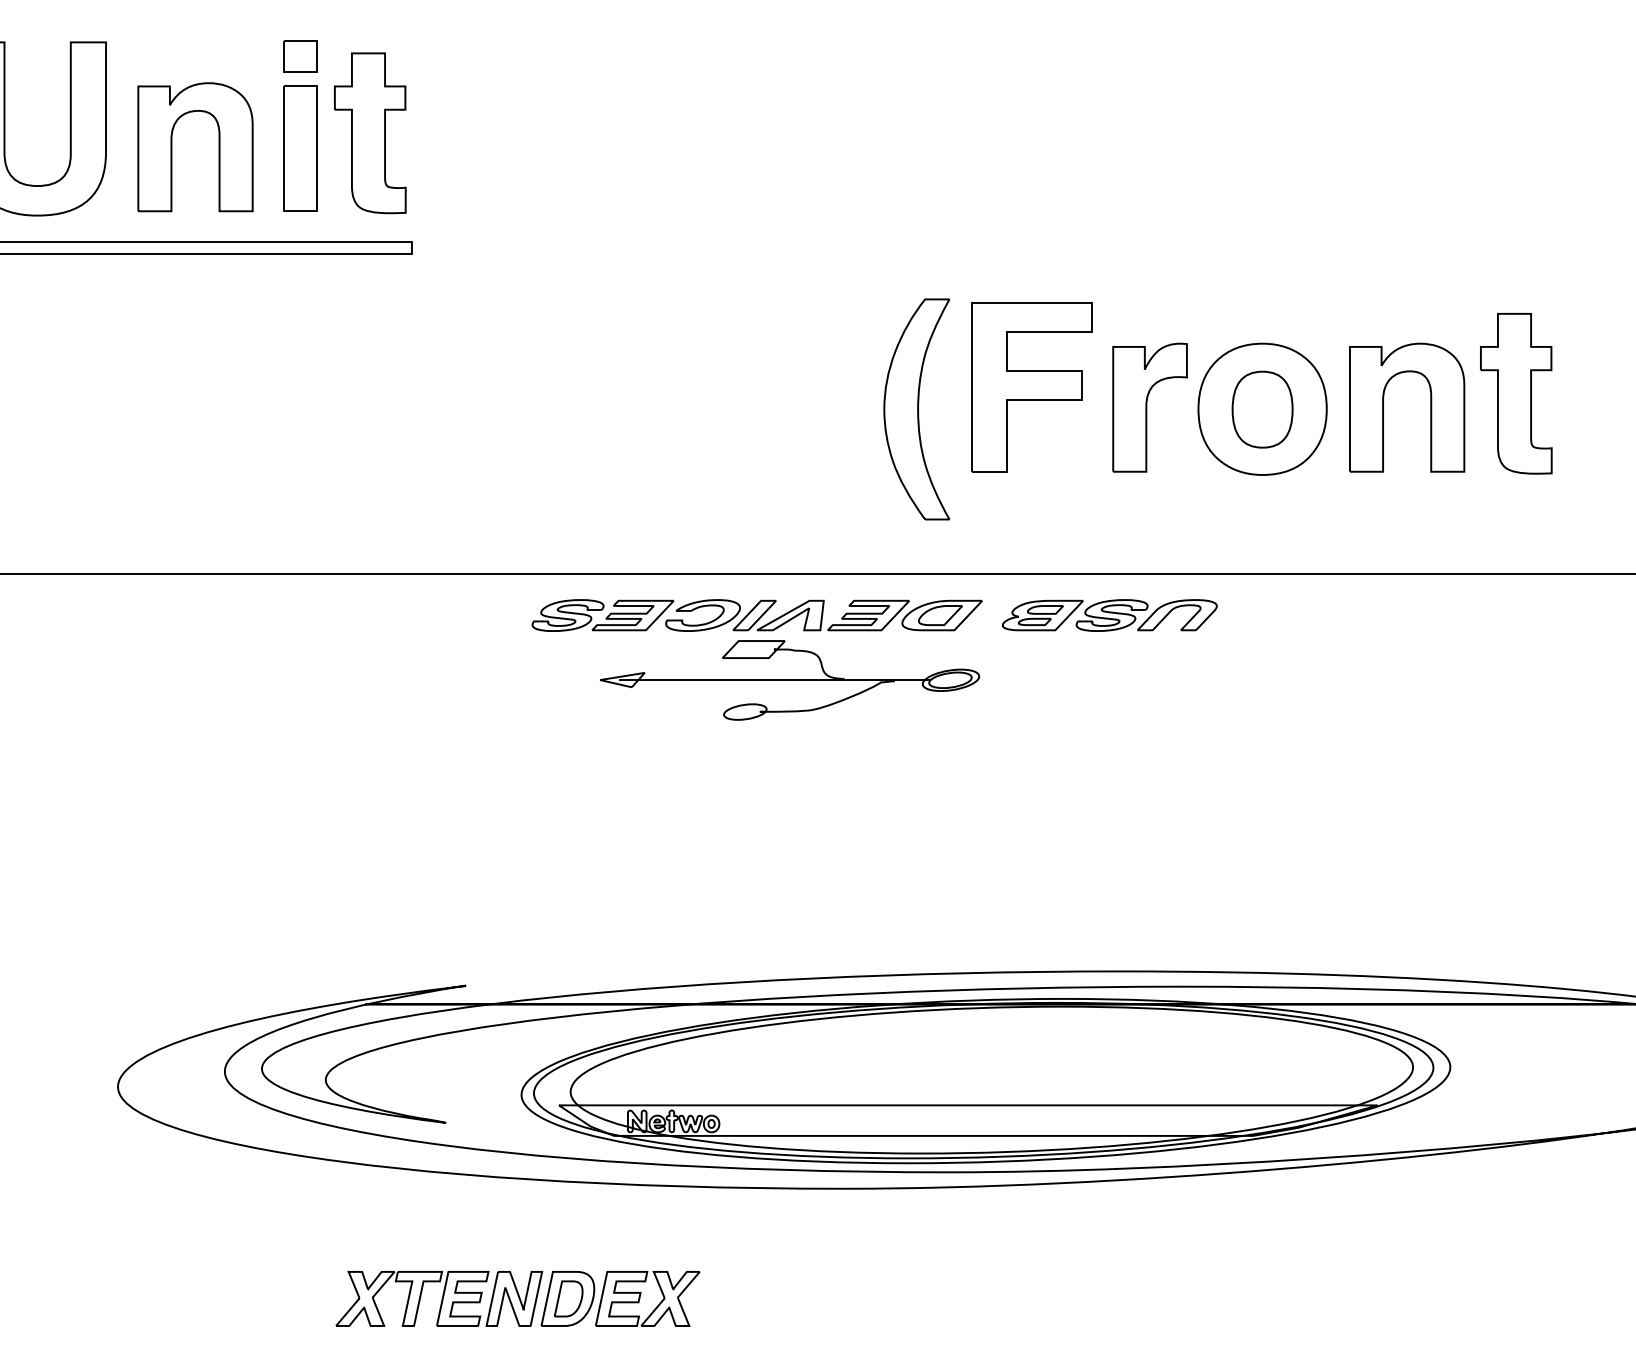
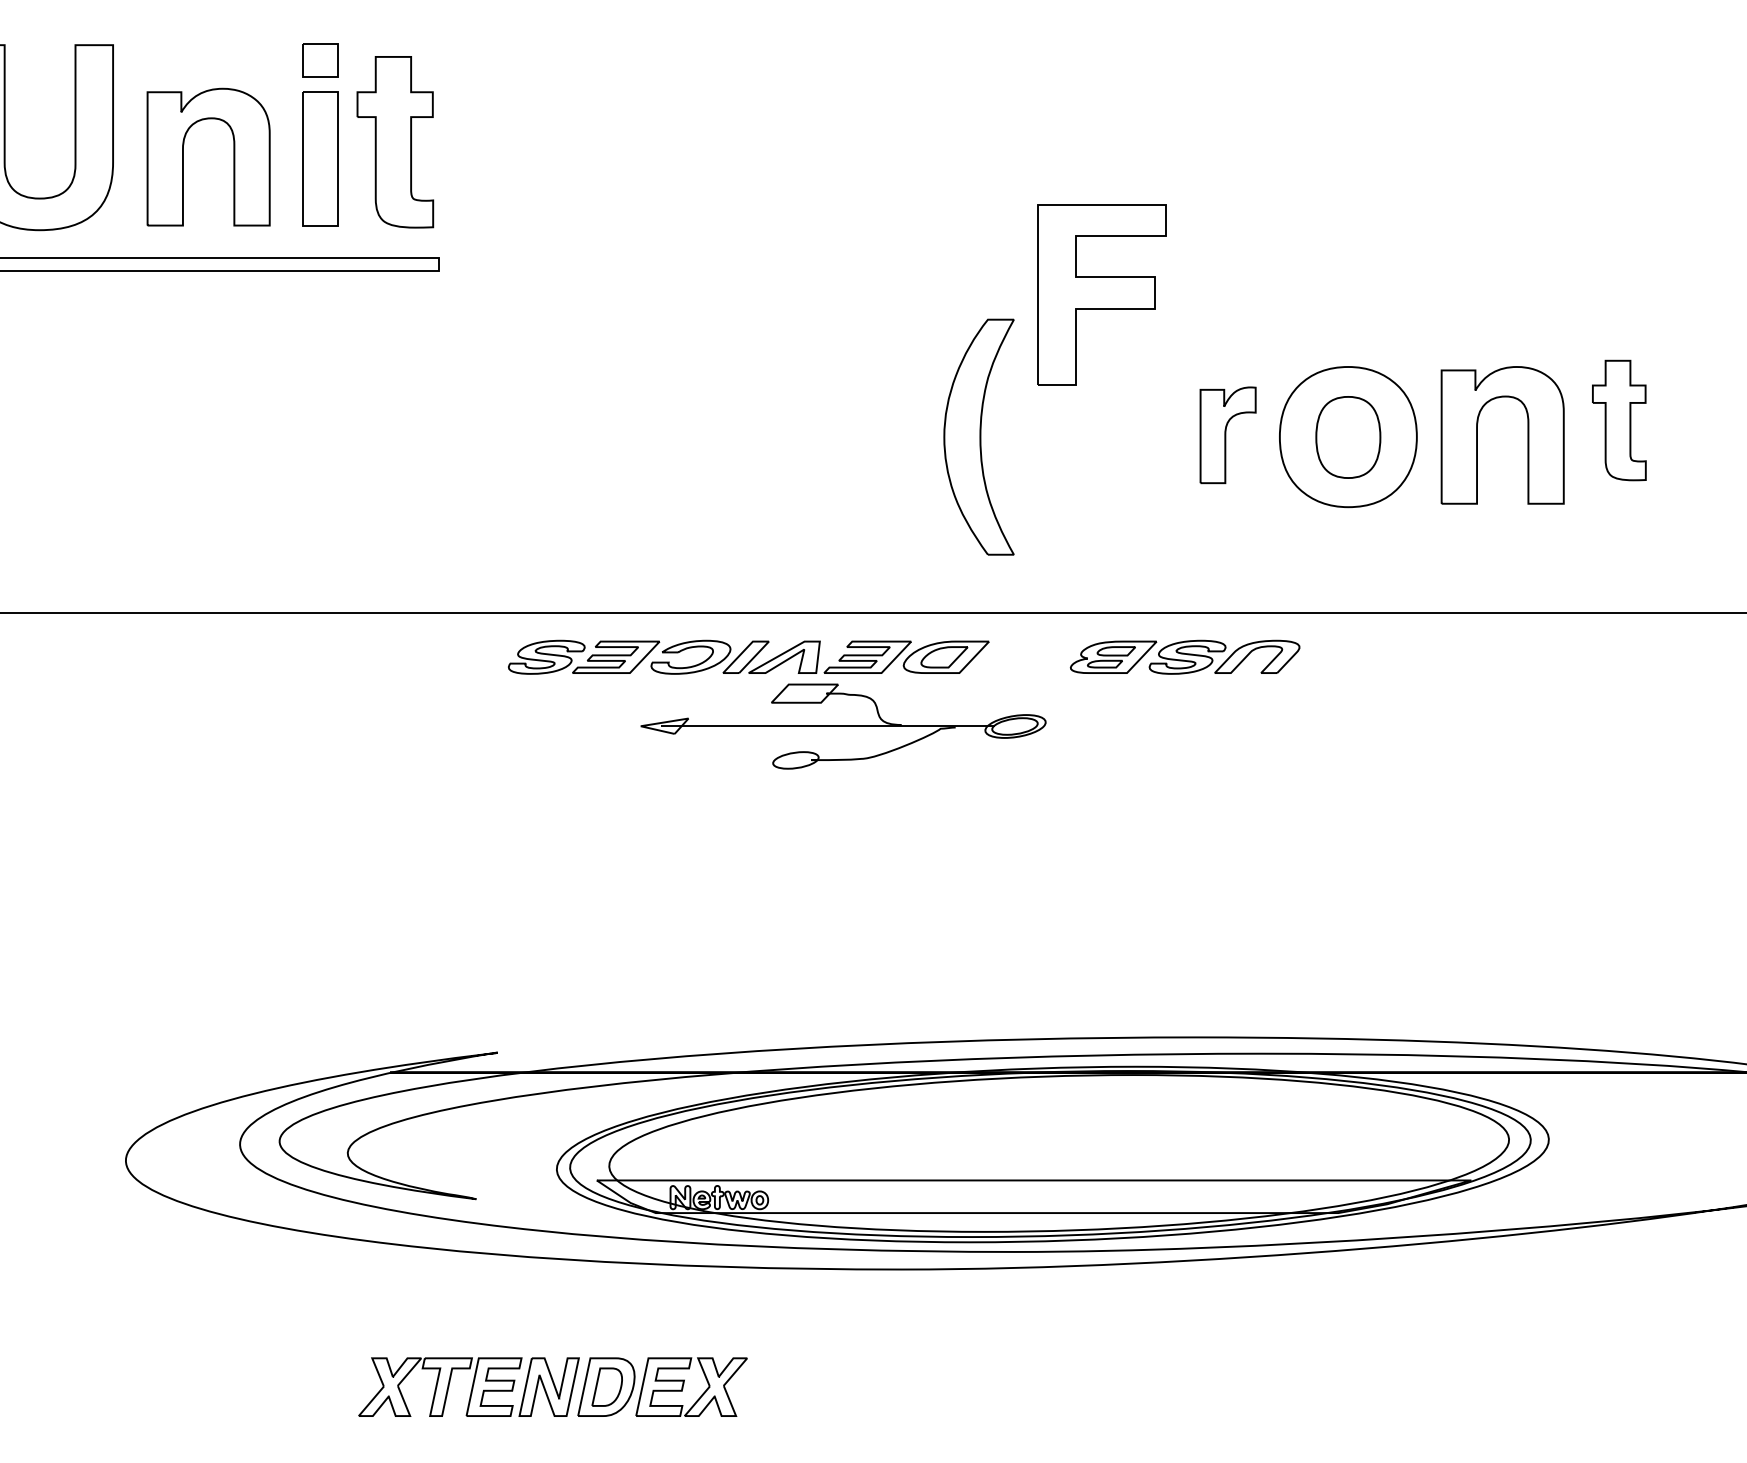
part: (1031, 387) -> (1101, 295), moved
part: (1516, 393) -> (1619, 420), size x0.7
part: (1149, 407) -> (1227, 435), size x0.7
part: (756, 615) -> (748, 657), moved

